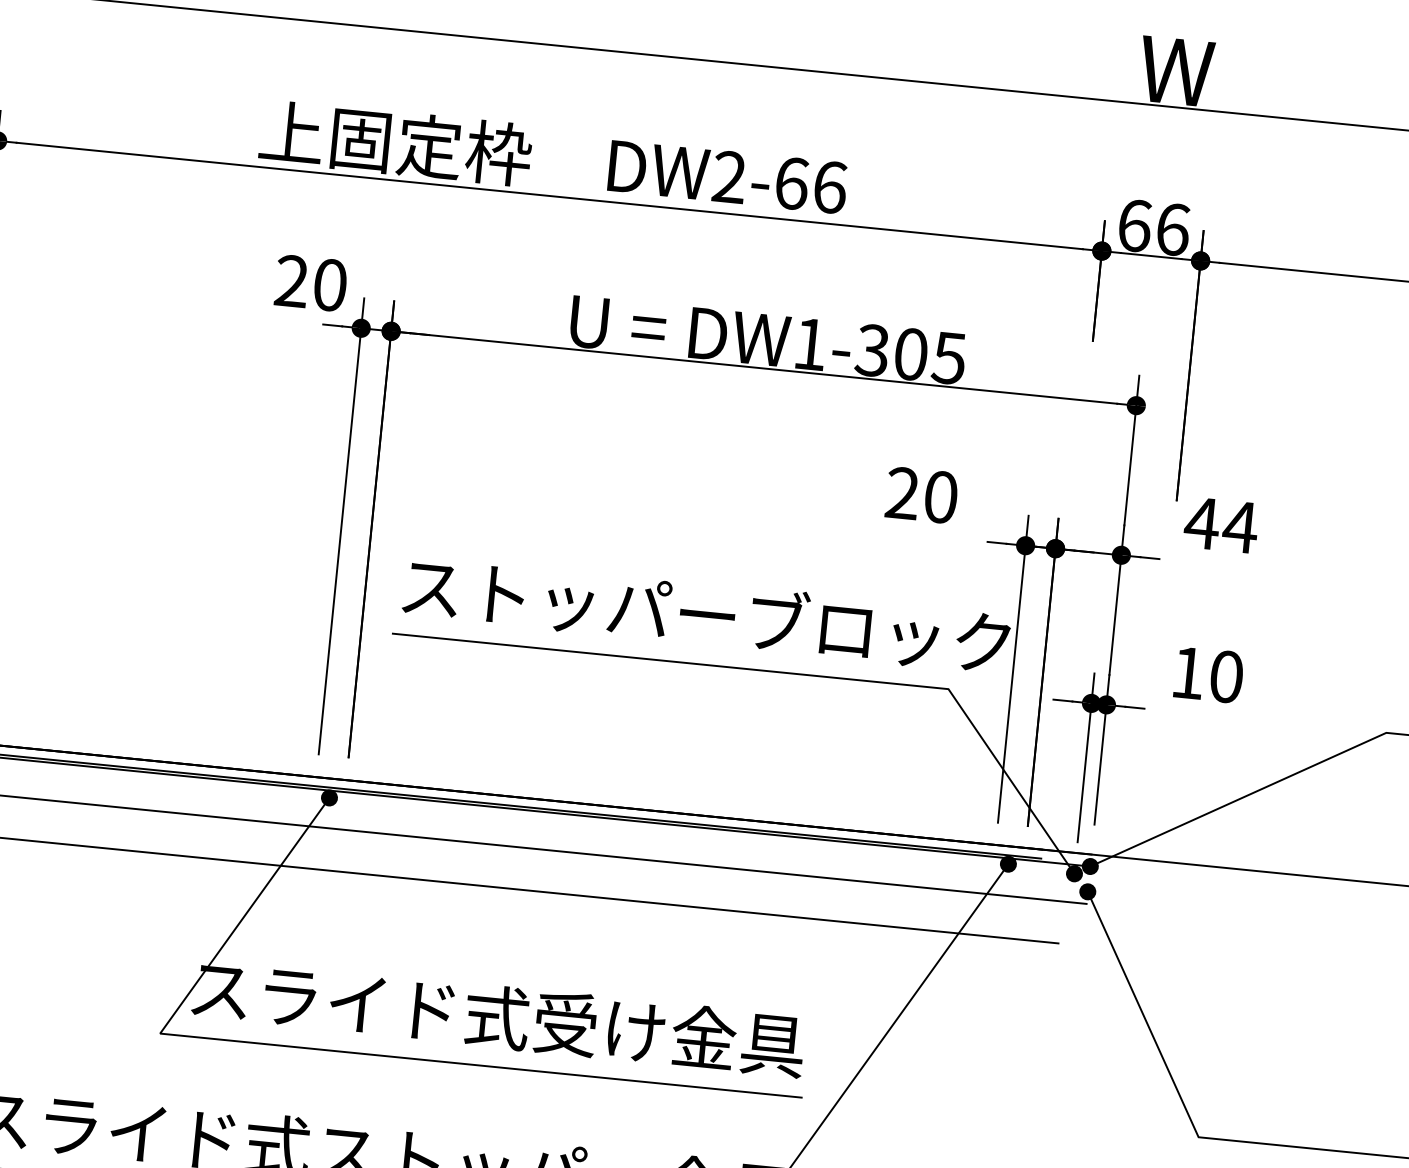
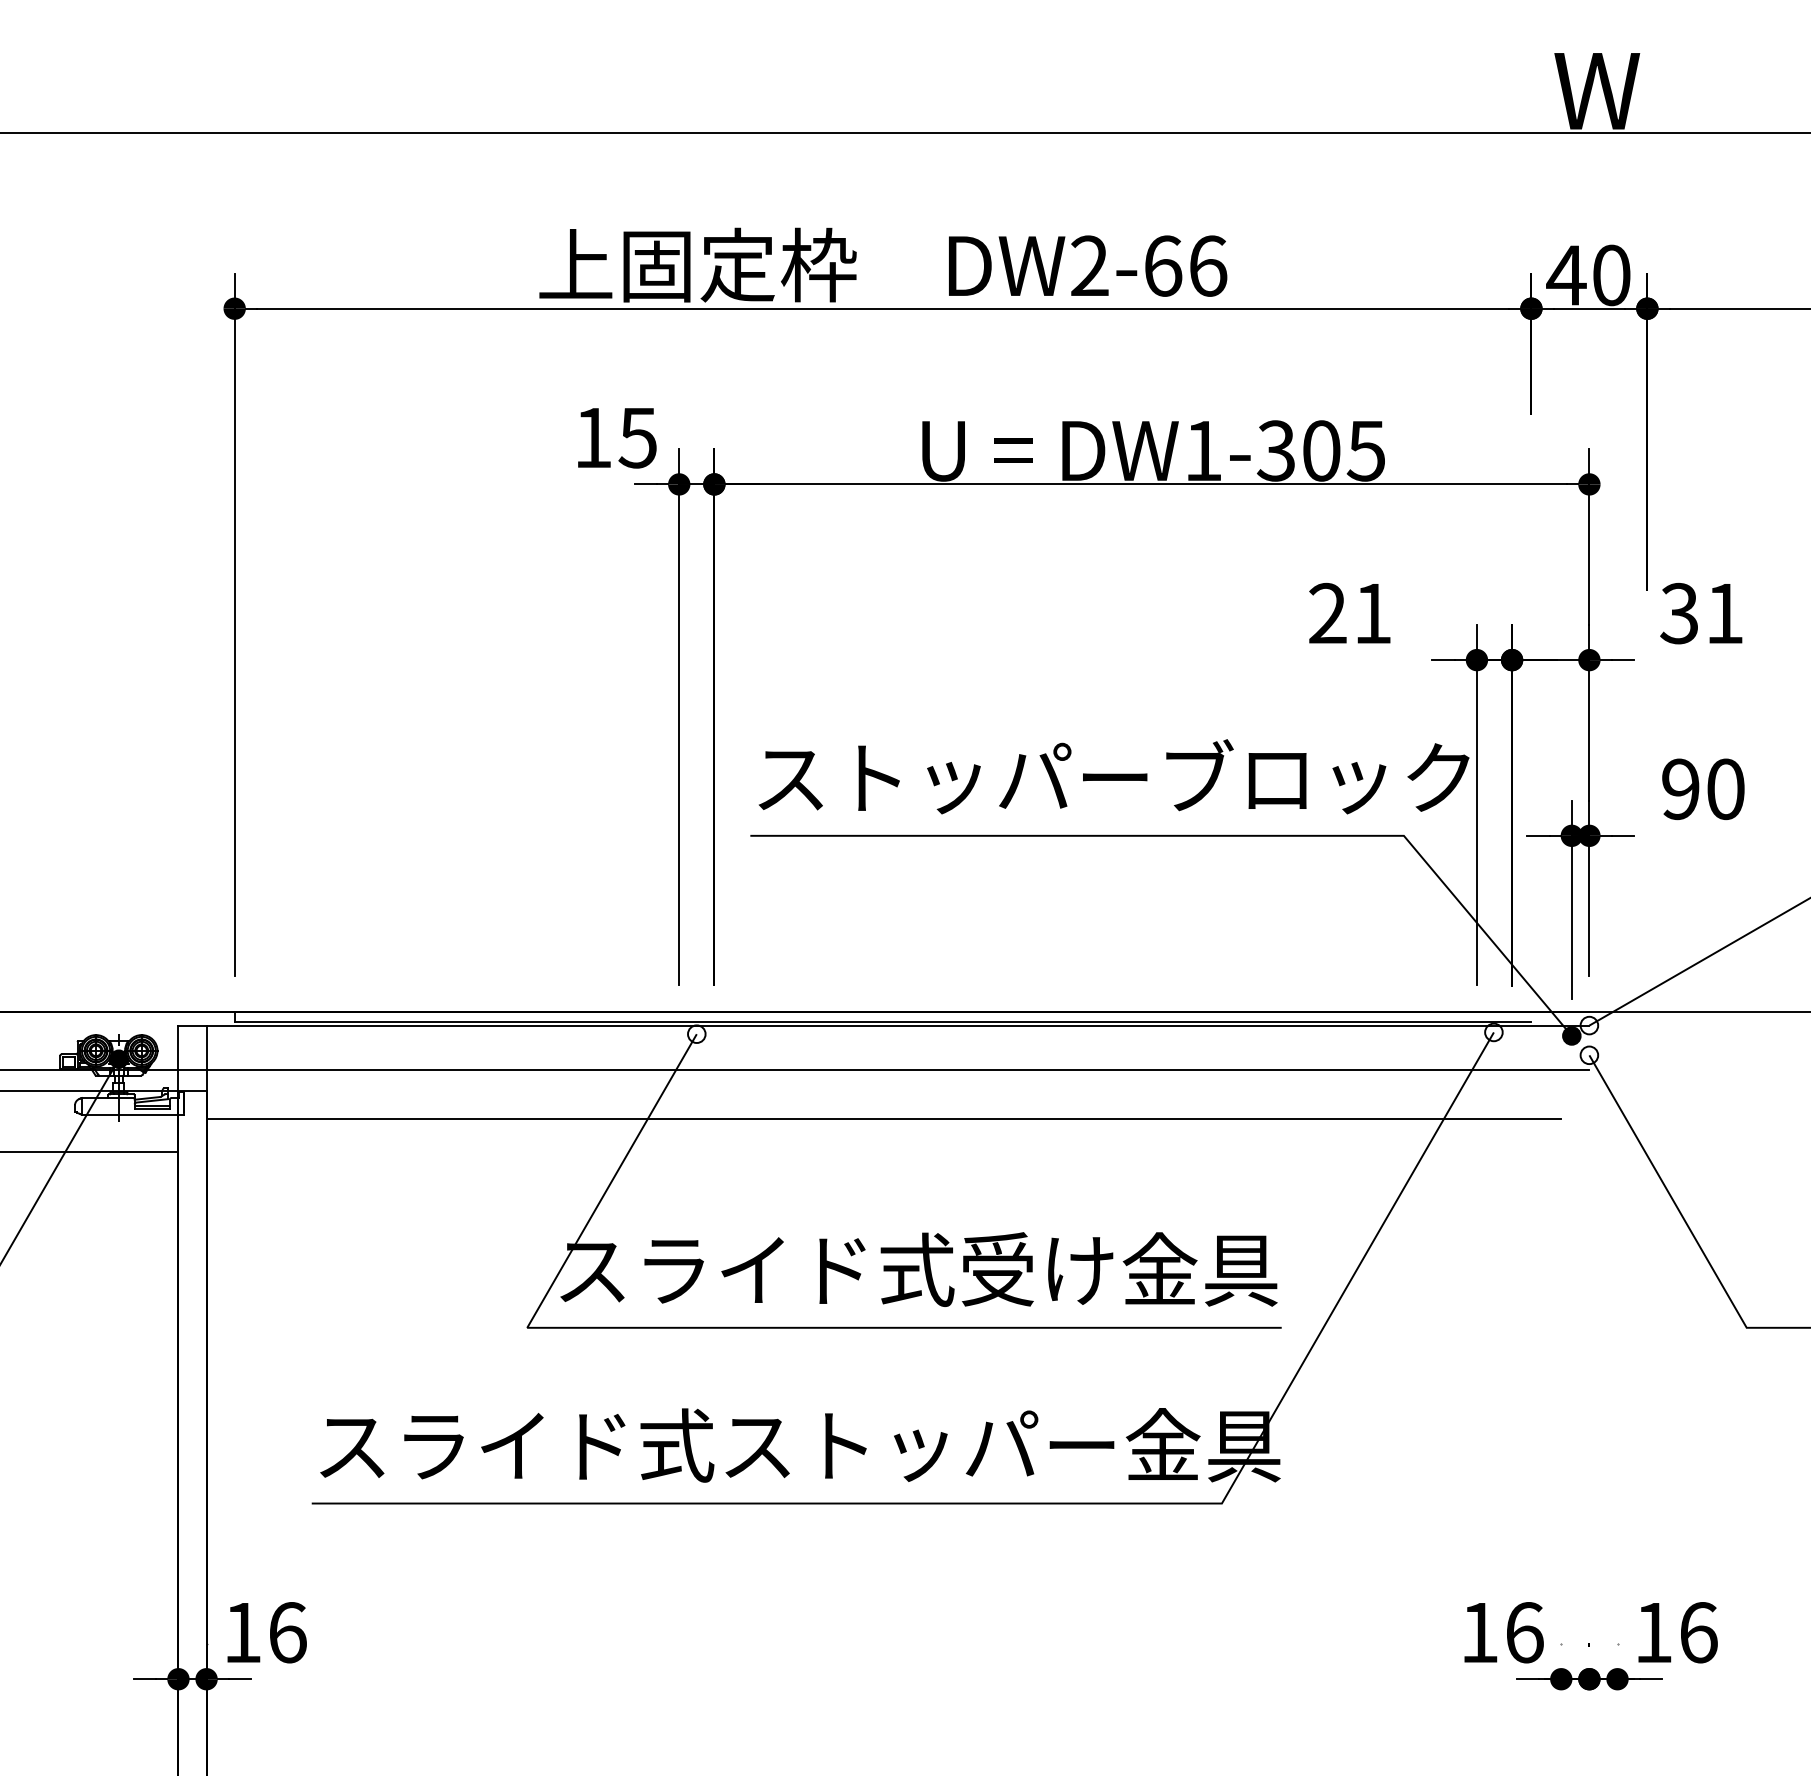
text: (1153, 227) -> (1588, 275), 66 -> 40
text: (310, 282) -> (615, 437), 20 -> 15
text: (940, 497) -> (1372, 613), 20 -> 21
text: (1220, 525) -> (1701, 613), 44 -> 31
text: (1187, 673) -> (1680, 789), 10 -> 90
fill: (329, 798) -> (696, 1034), removed
fill: (1008, 864) -> (1493, 1032), removed
fill: (1090, 866) -> (1589, 1025), removed
fill: (1087, 891) -> (1589, 1055), removed

